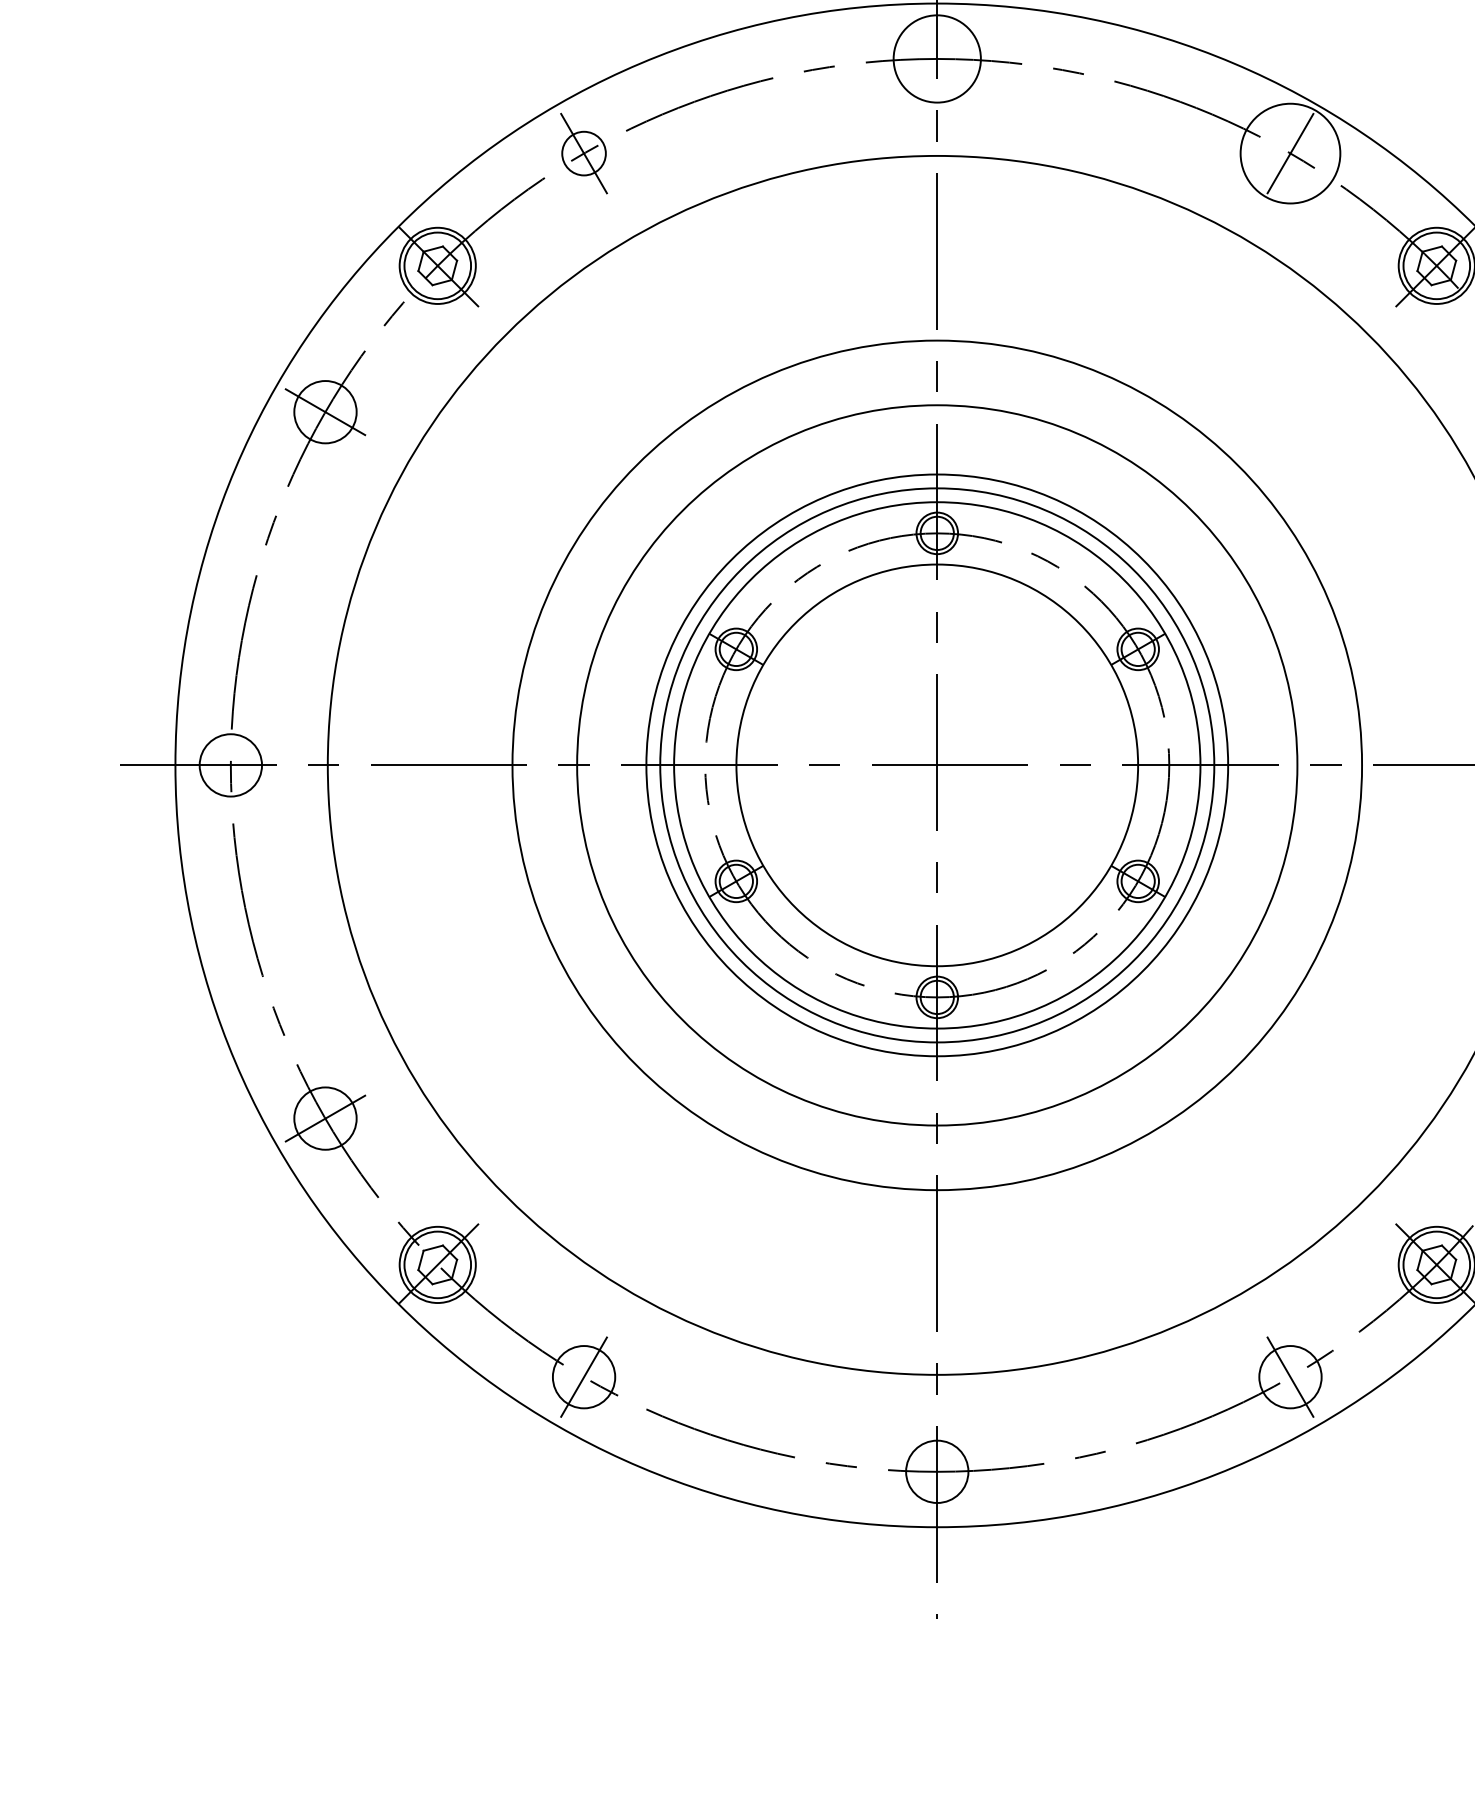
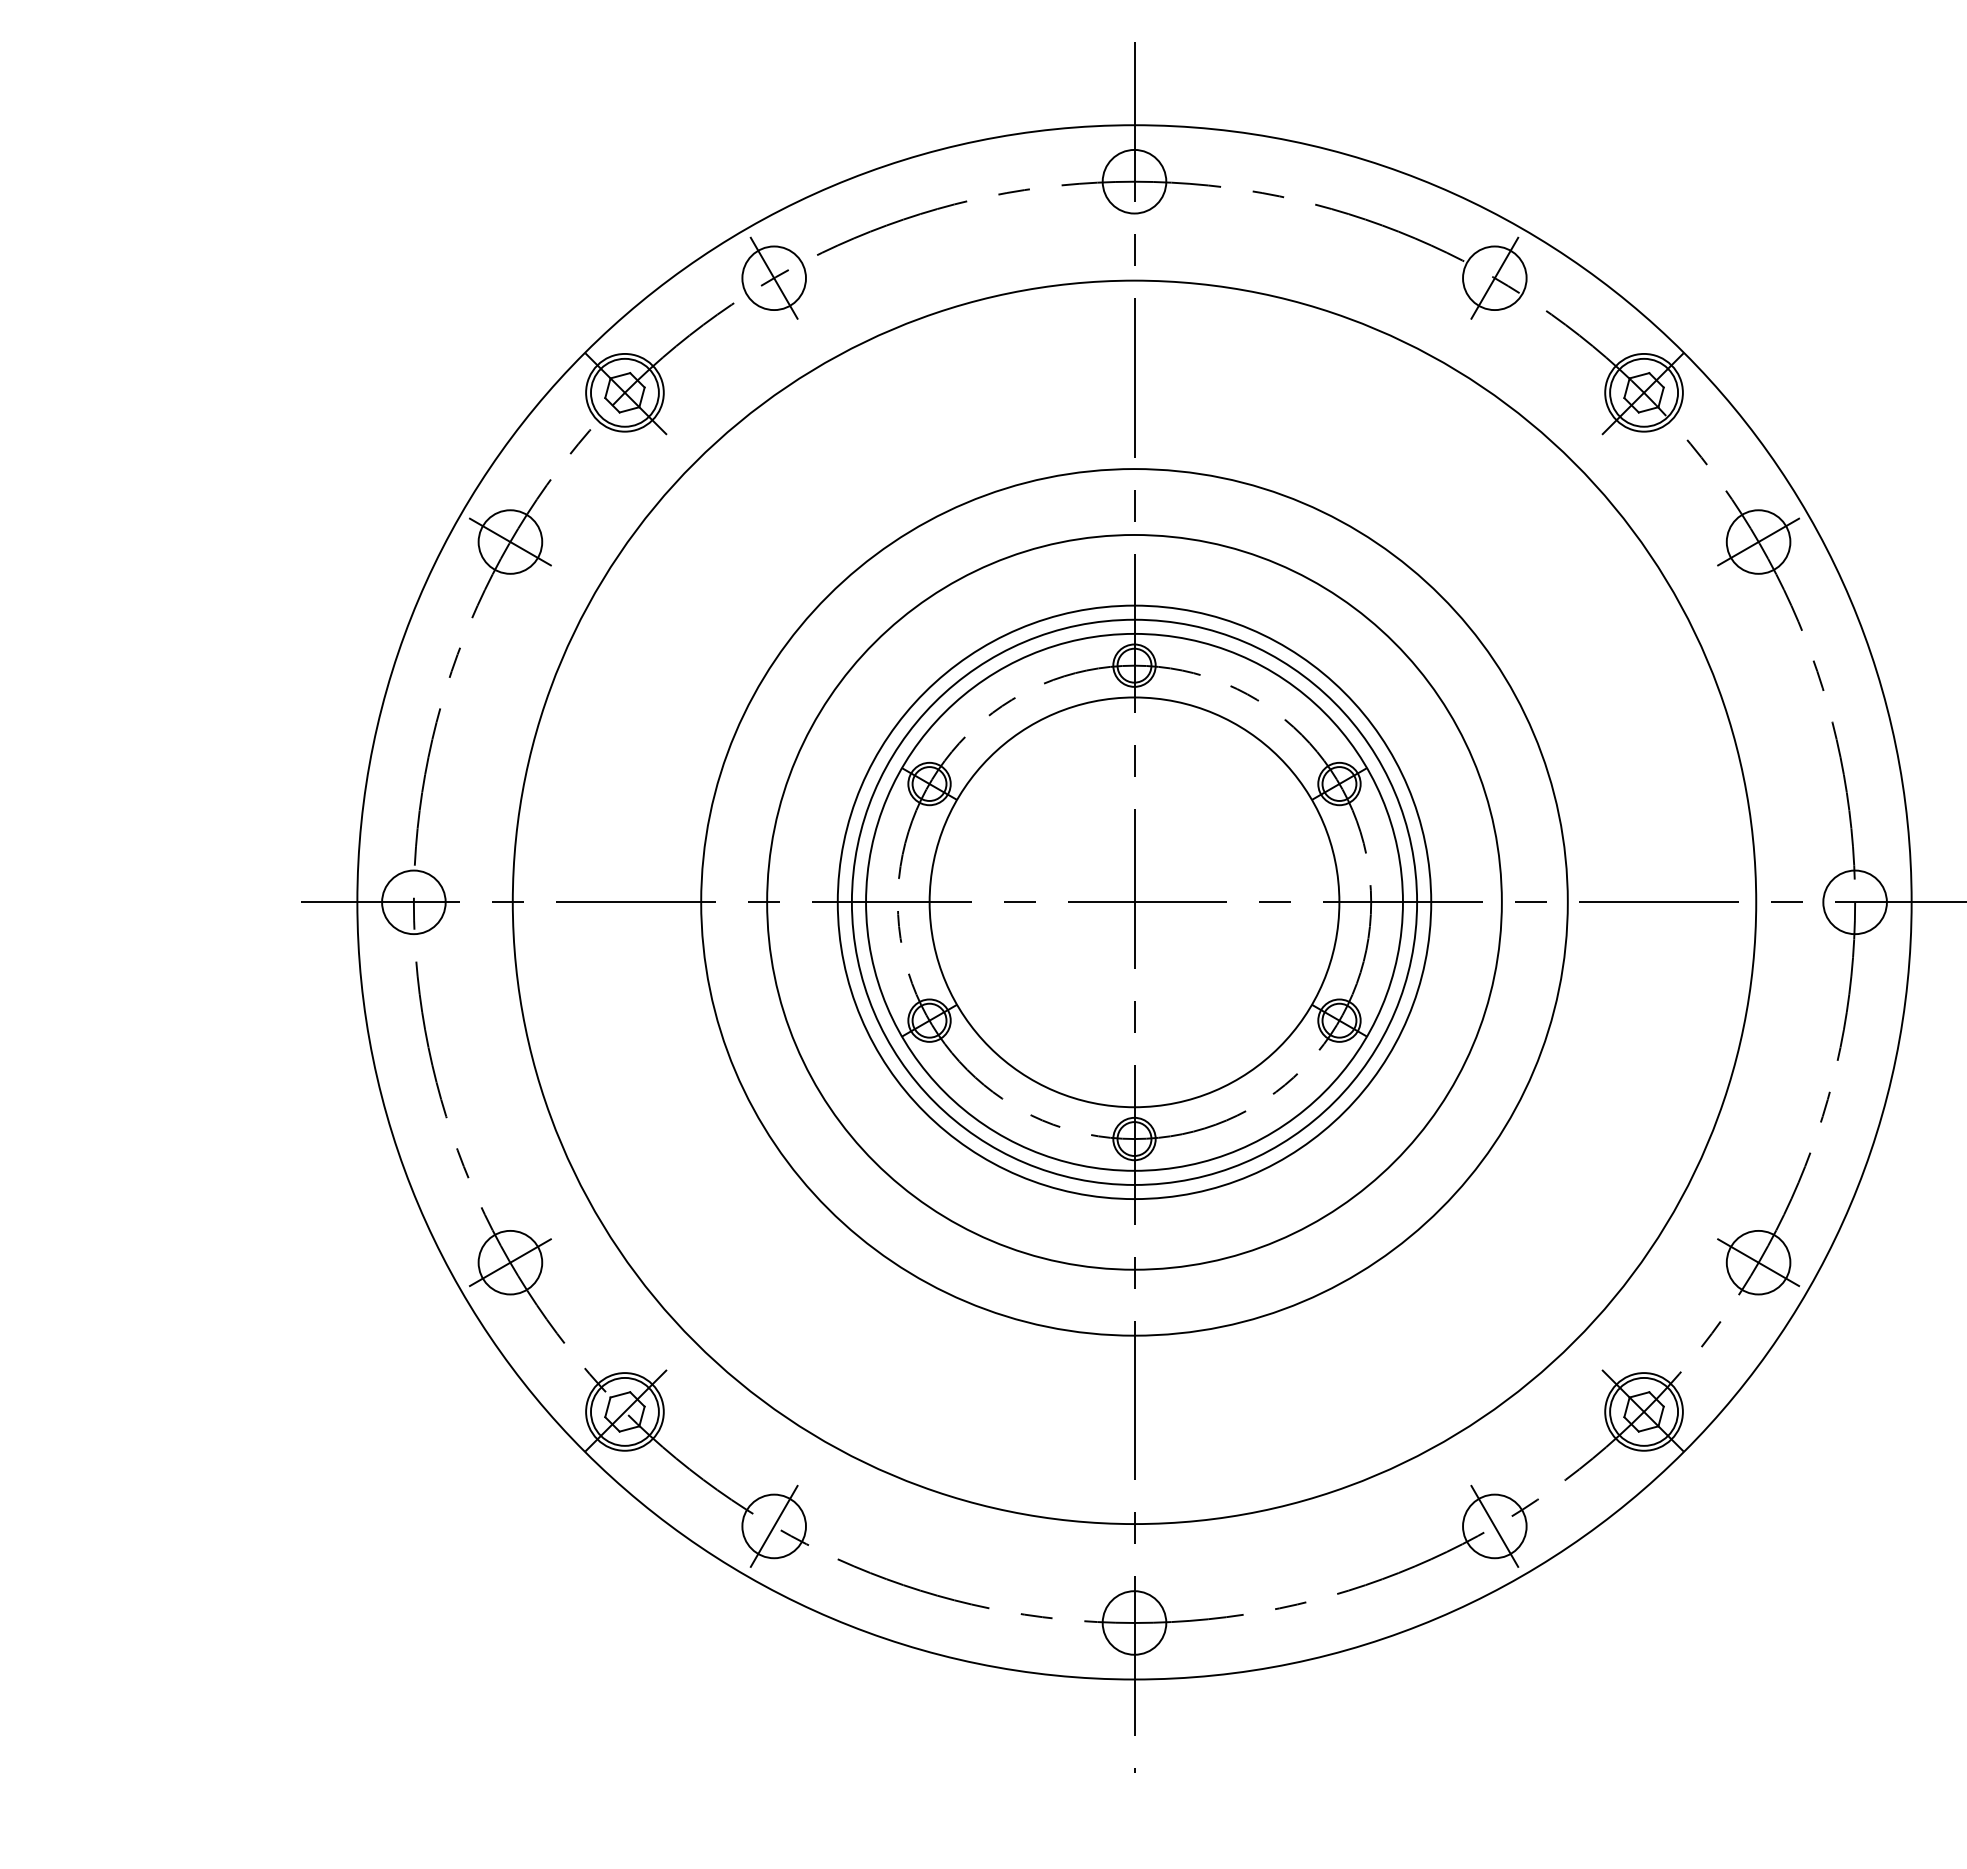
circle: (937, 58) -> (1134, 181), size x0.71
circle: (583, 153) -> (773, 278), size x1.43
circle: (1290, 153) -> (1494, 278), size x0.62

